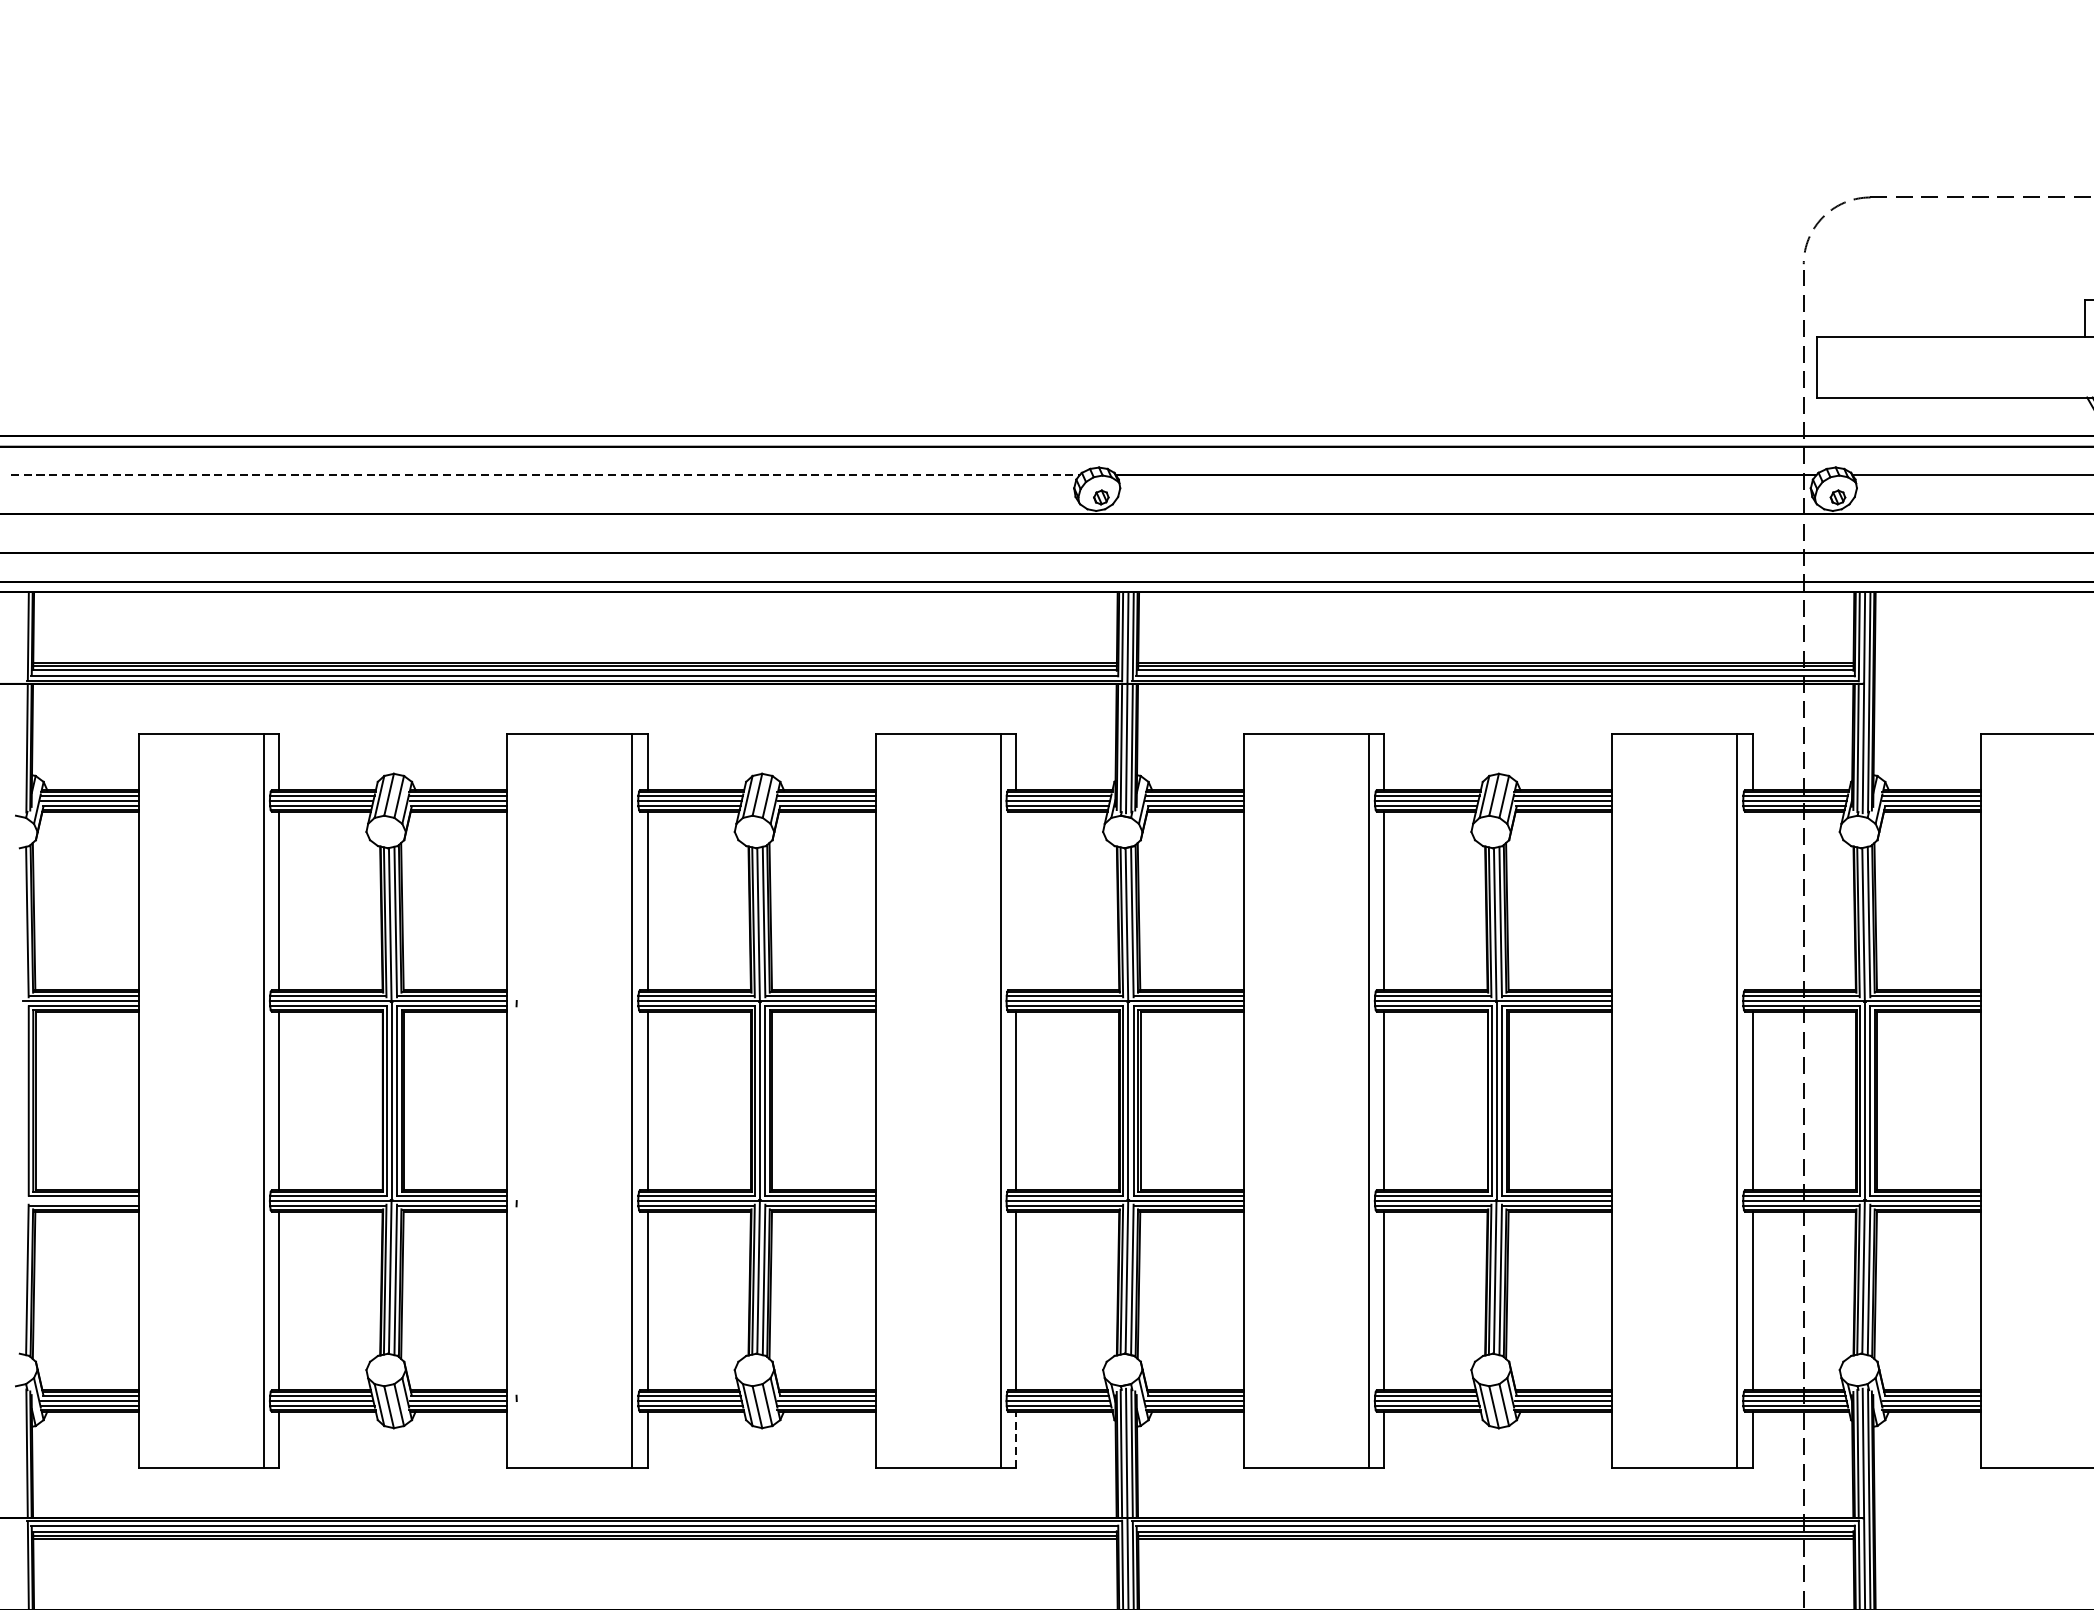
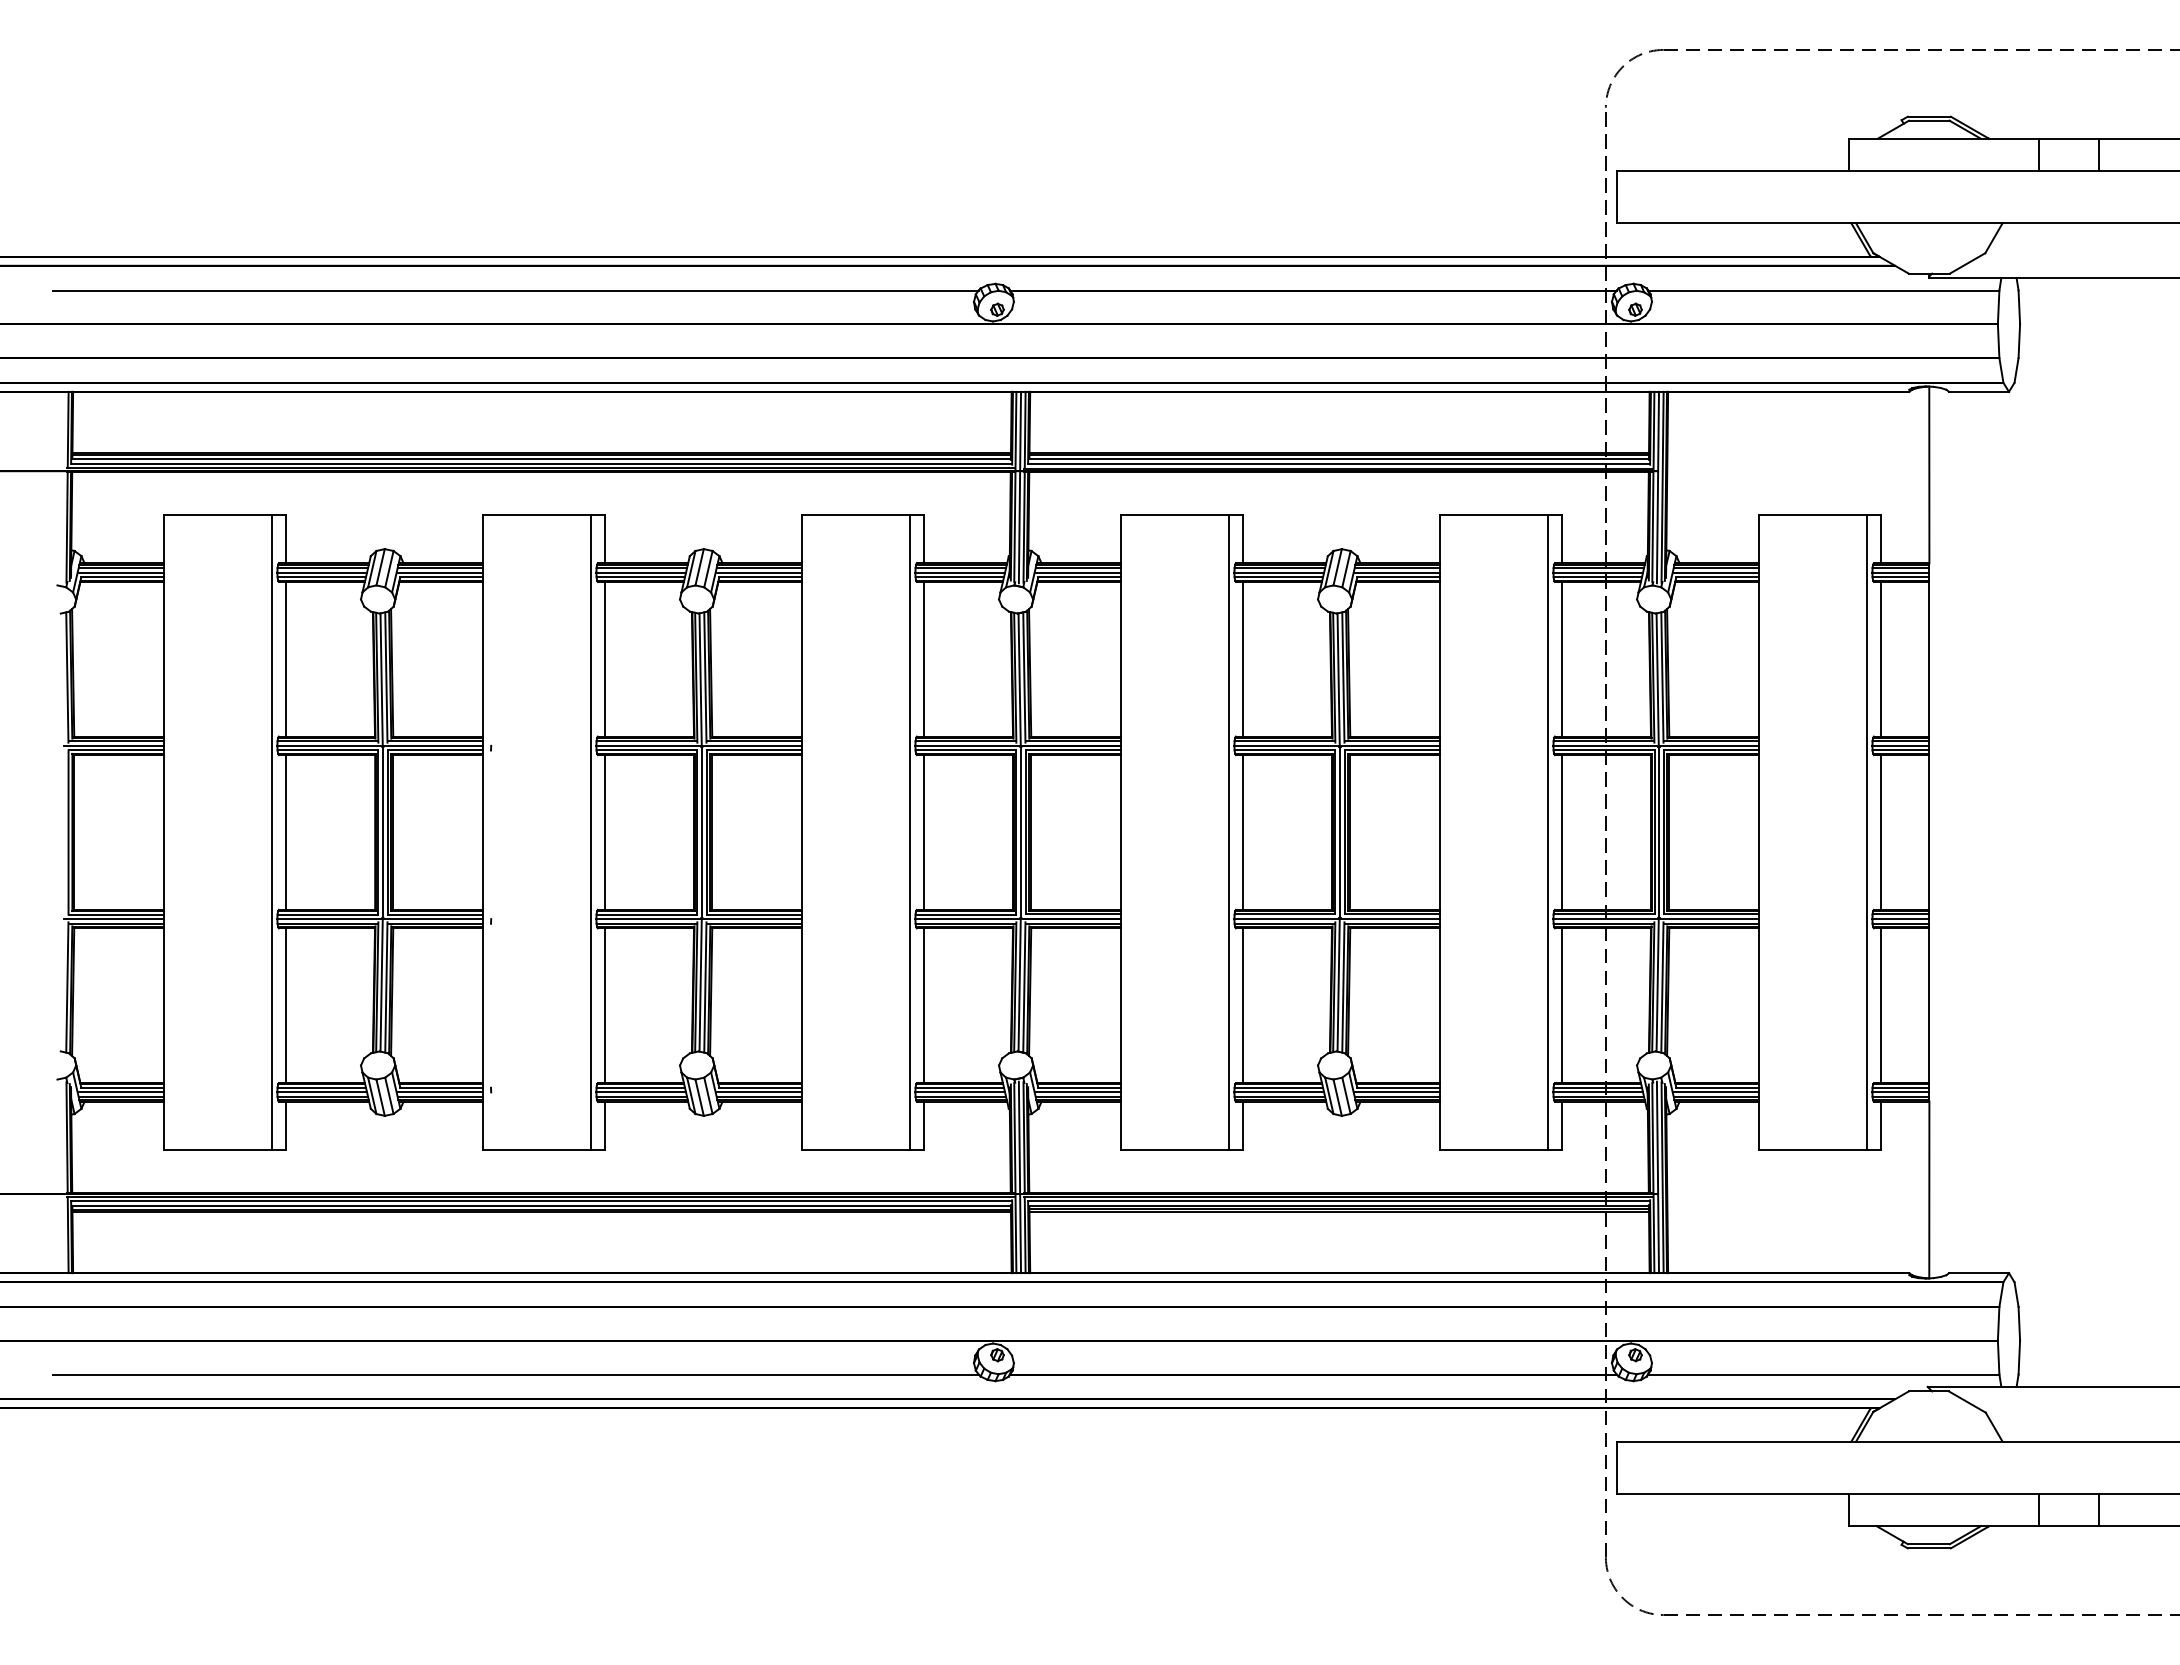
line: (544, 475) -> (515, 290), dashed -> solid
line: (1015, 900) -> (923, 658), added
line: (1752, 900) -> (1561, 658), added
line: (80, 1201) -> (113, 919), added
line: (1015, 1439) -> (923, 1125), dashed -> solid

